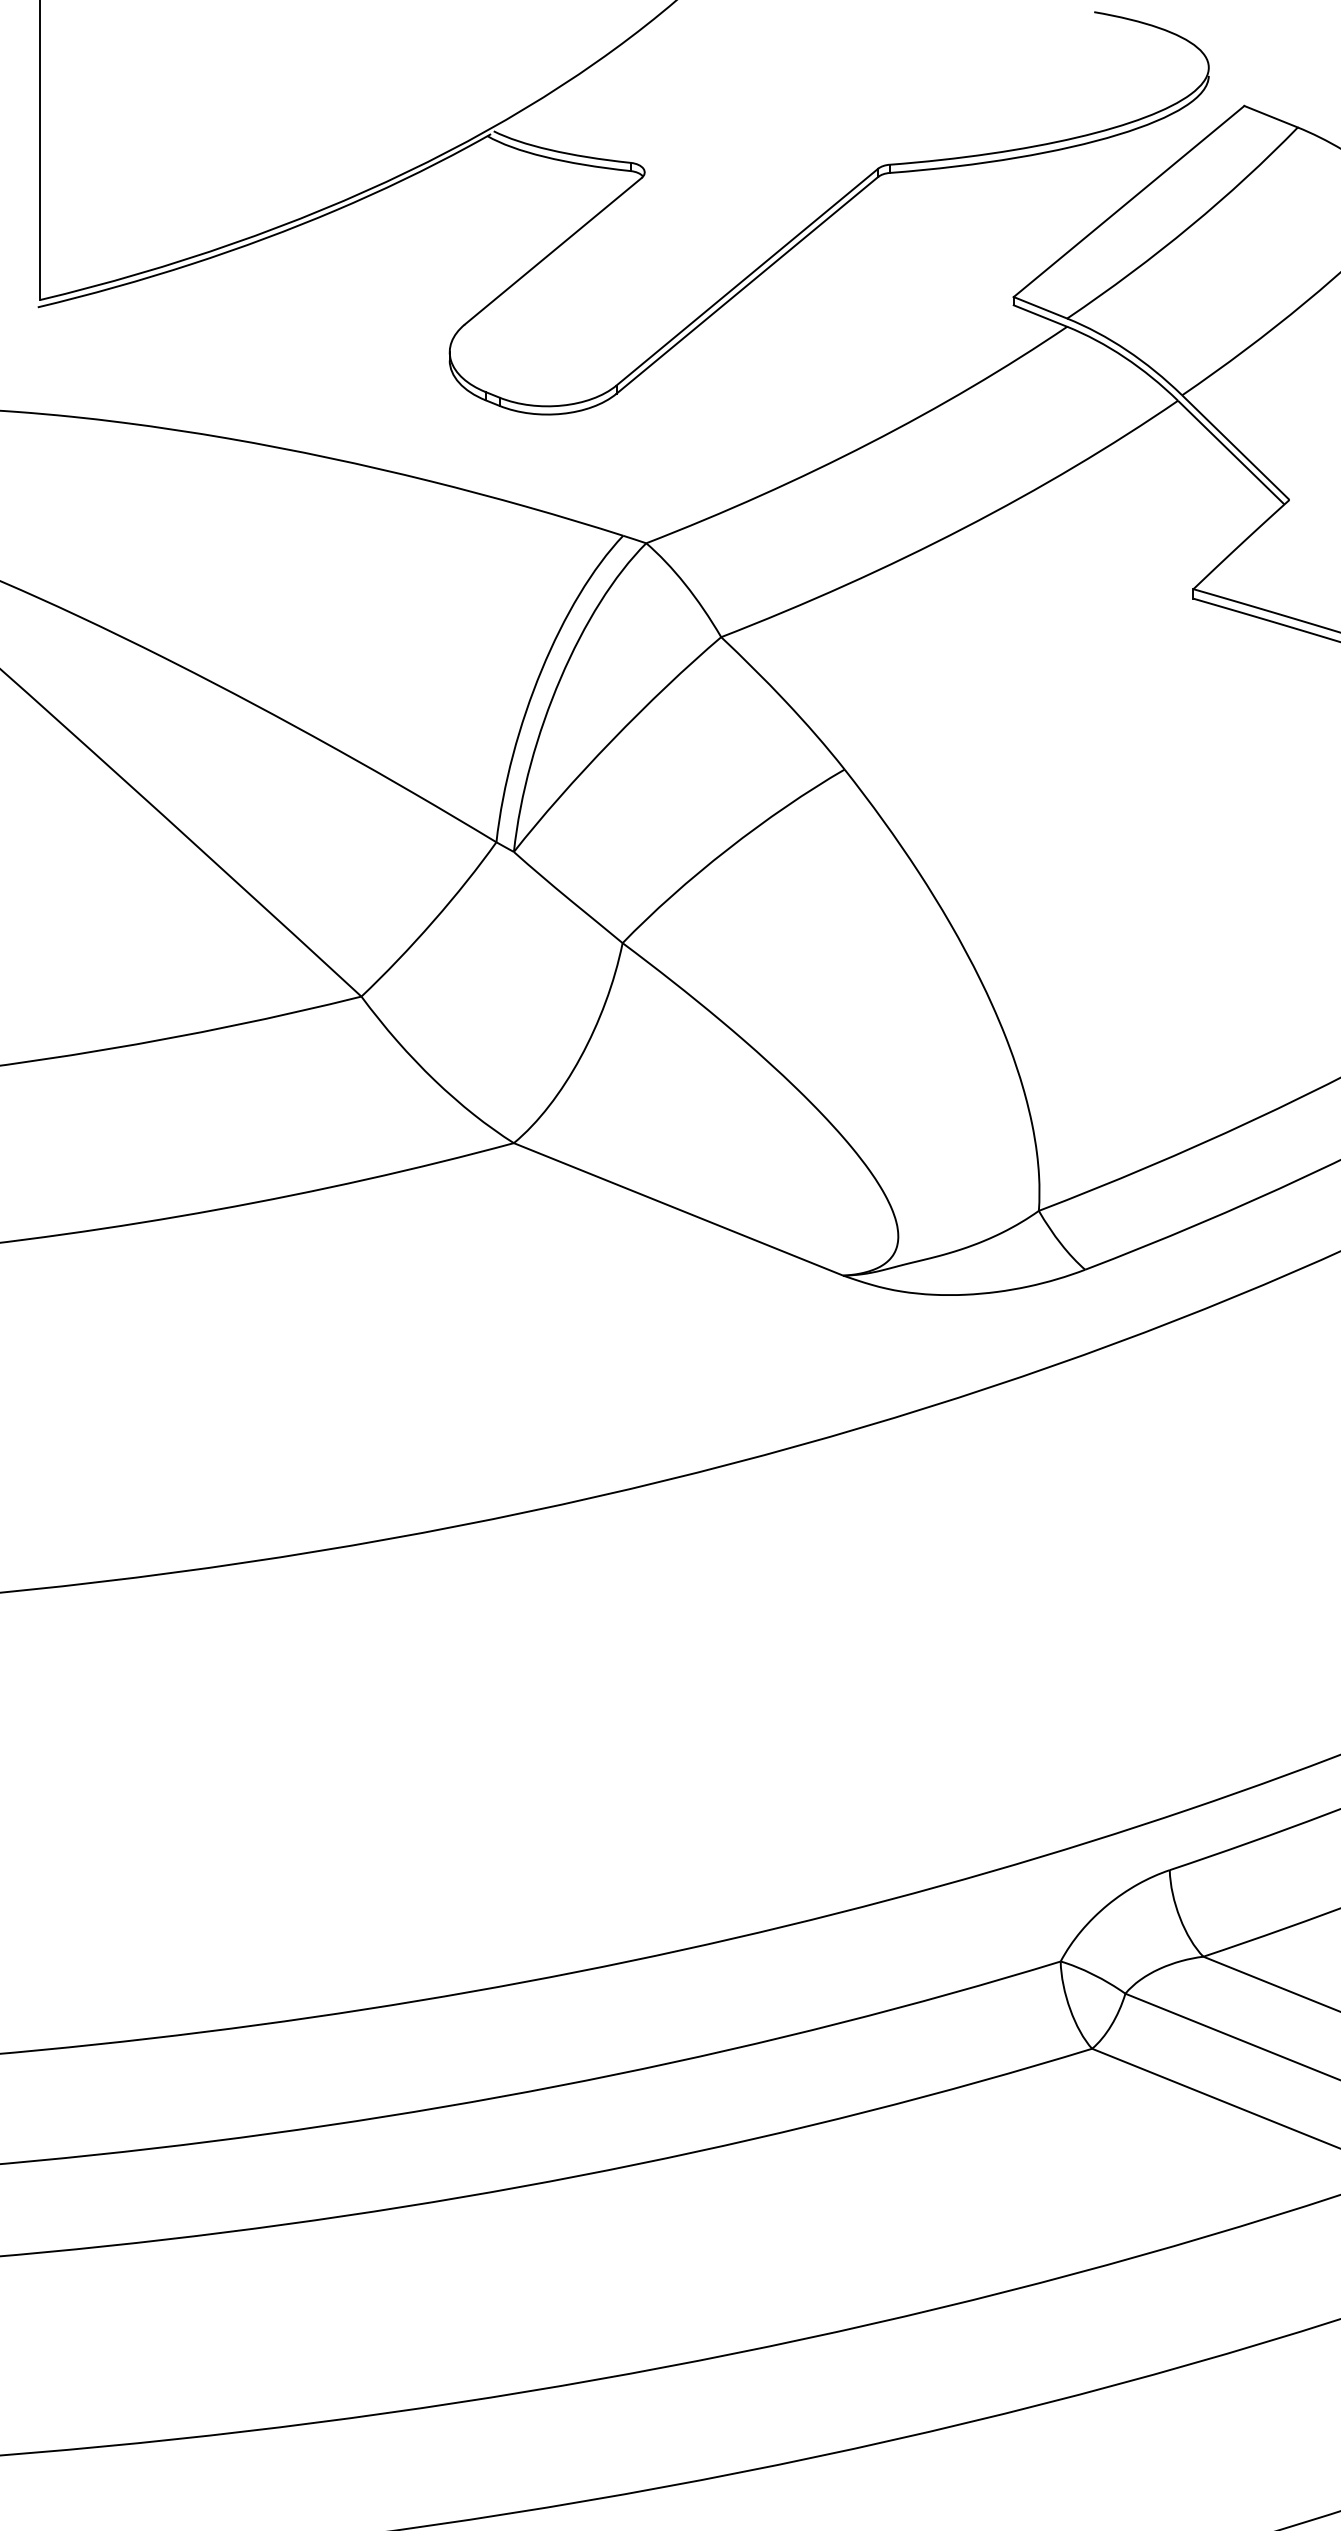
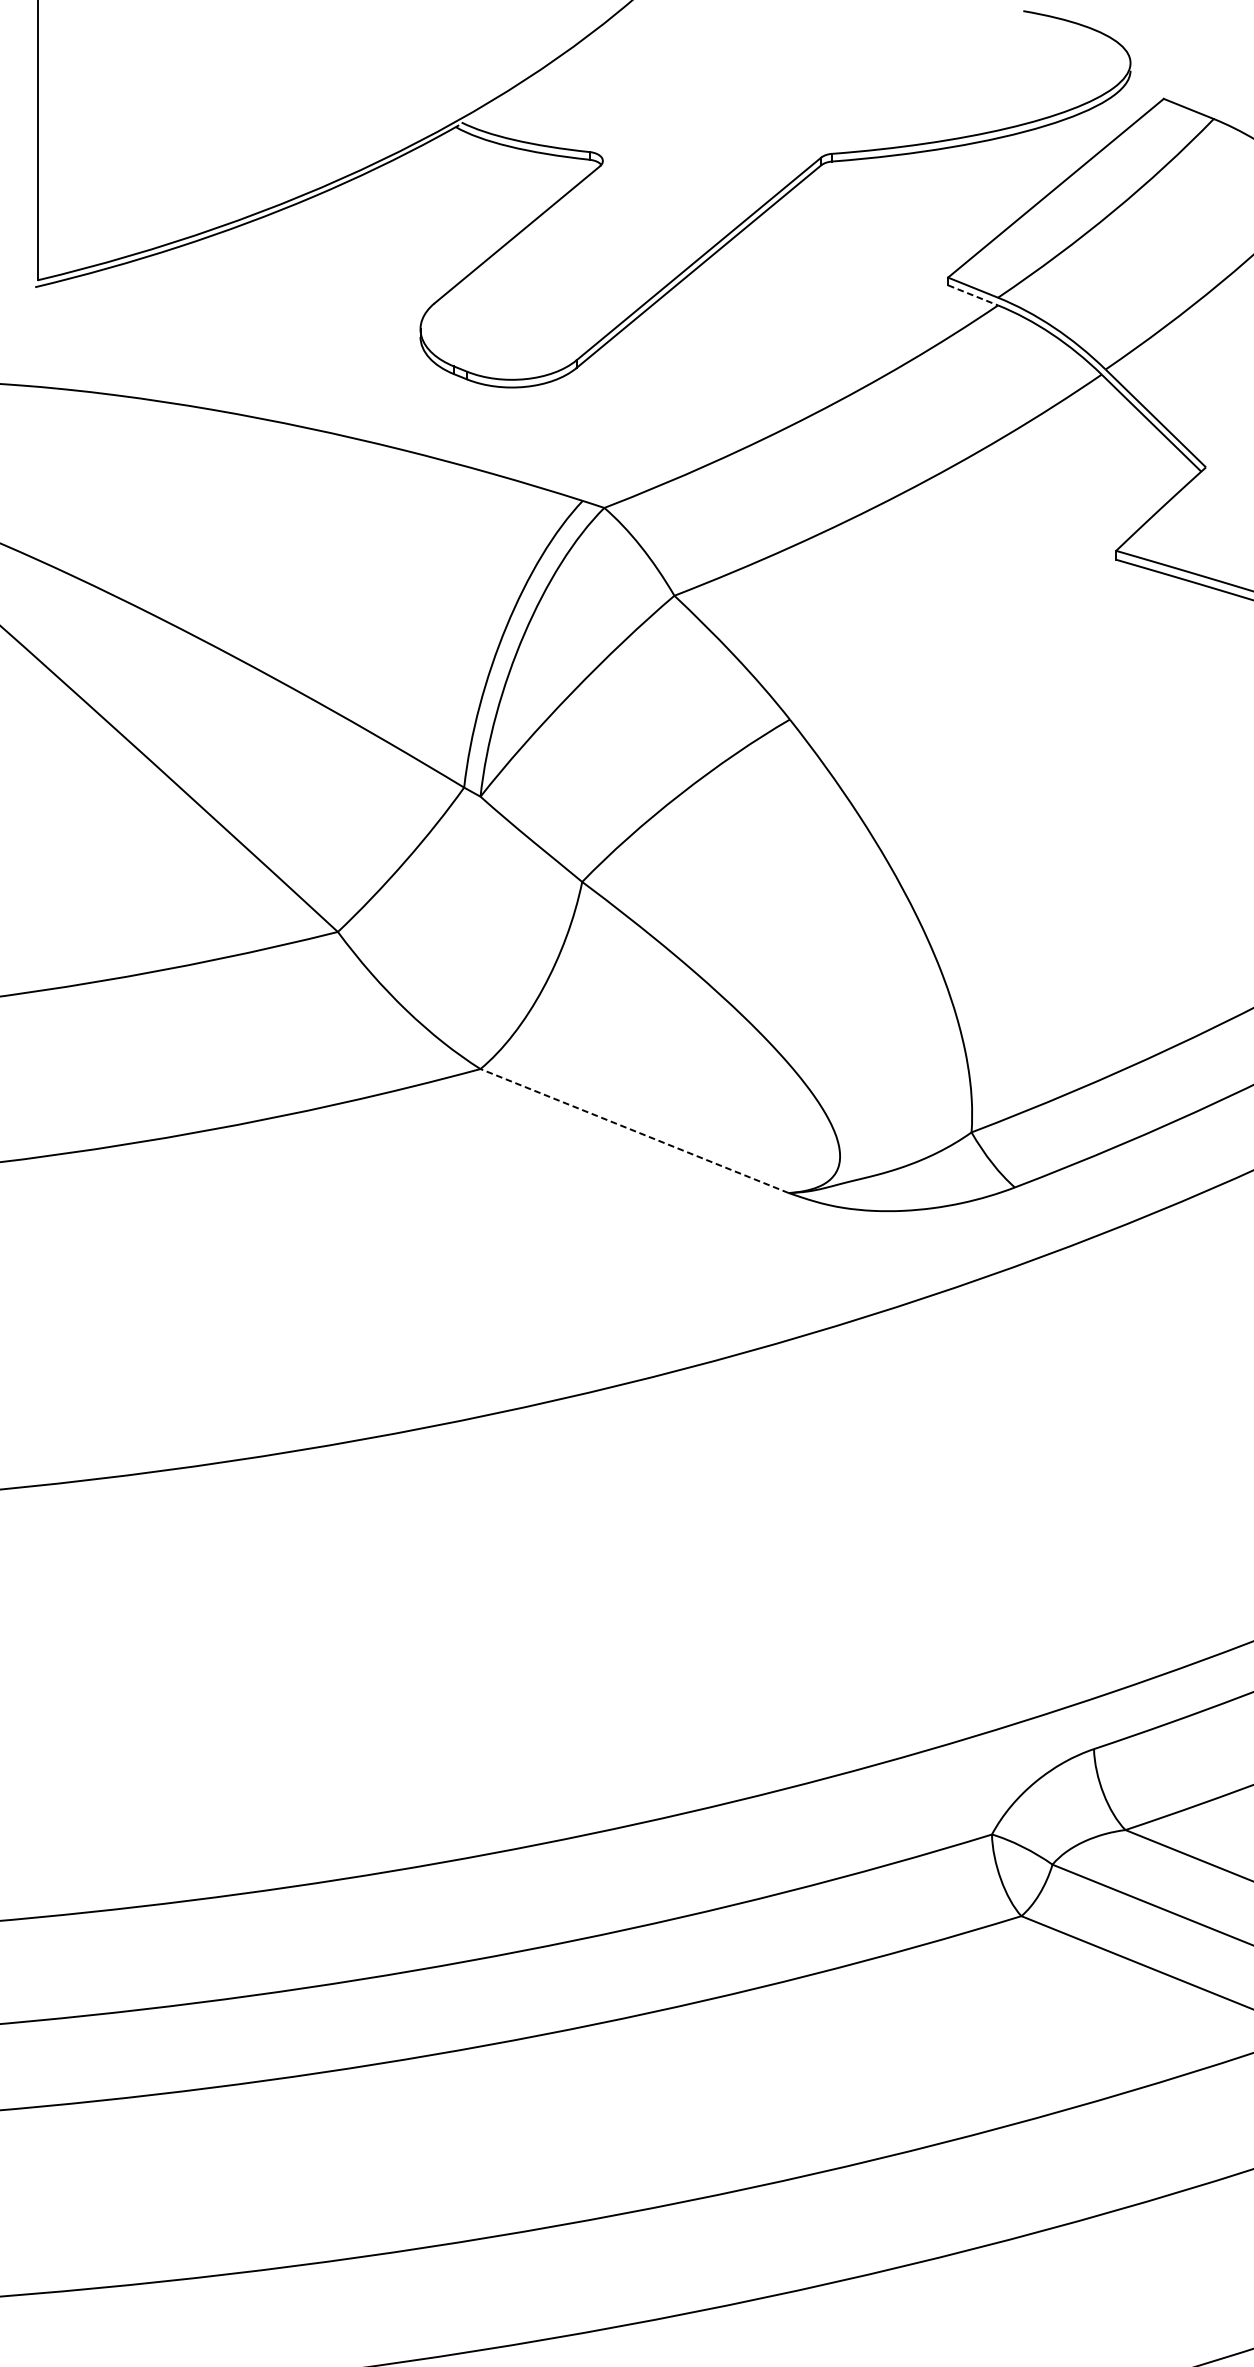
line: (1040, 316) -> (973, 295), solid -> dashed
line: (678, 1209) -> (634, 1131), solid -> dashed

